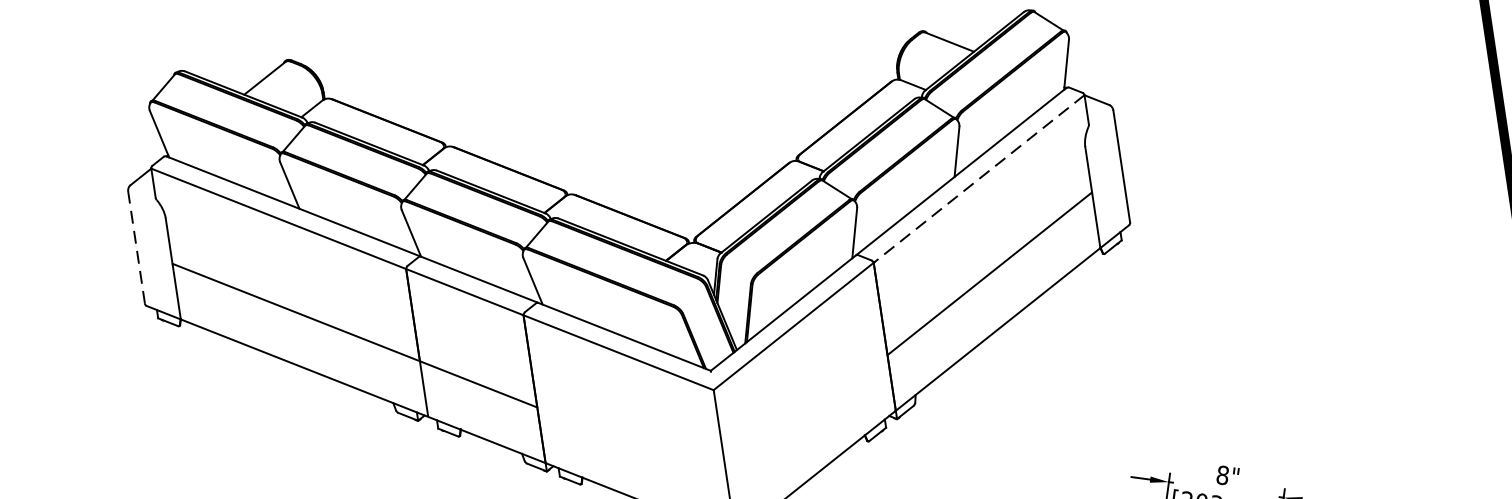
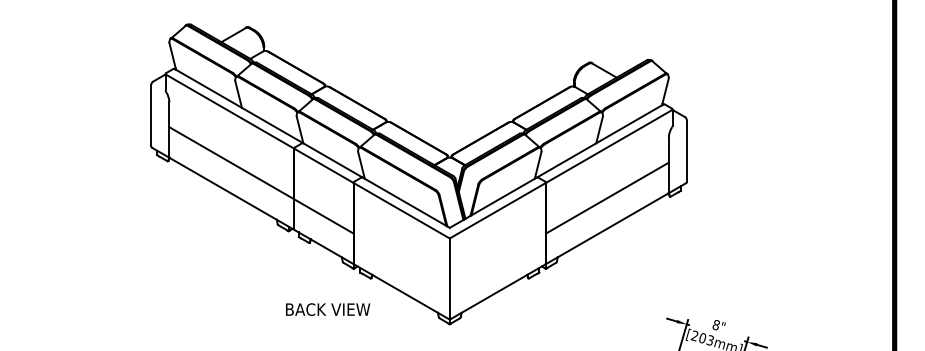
line: (979, 179) -> (609, 146), dashed -> solid
line: (136, 247) -> (151, 115), dashed -> solid

